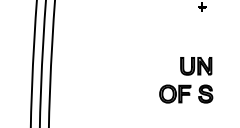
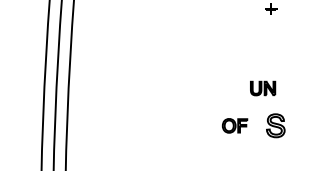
part: (195, 66) -> (262, 88), size x0.6
part: (174, 93) -> (234, 125), size x0.6

